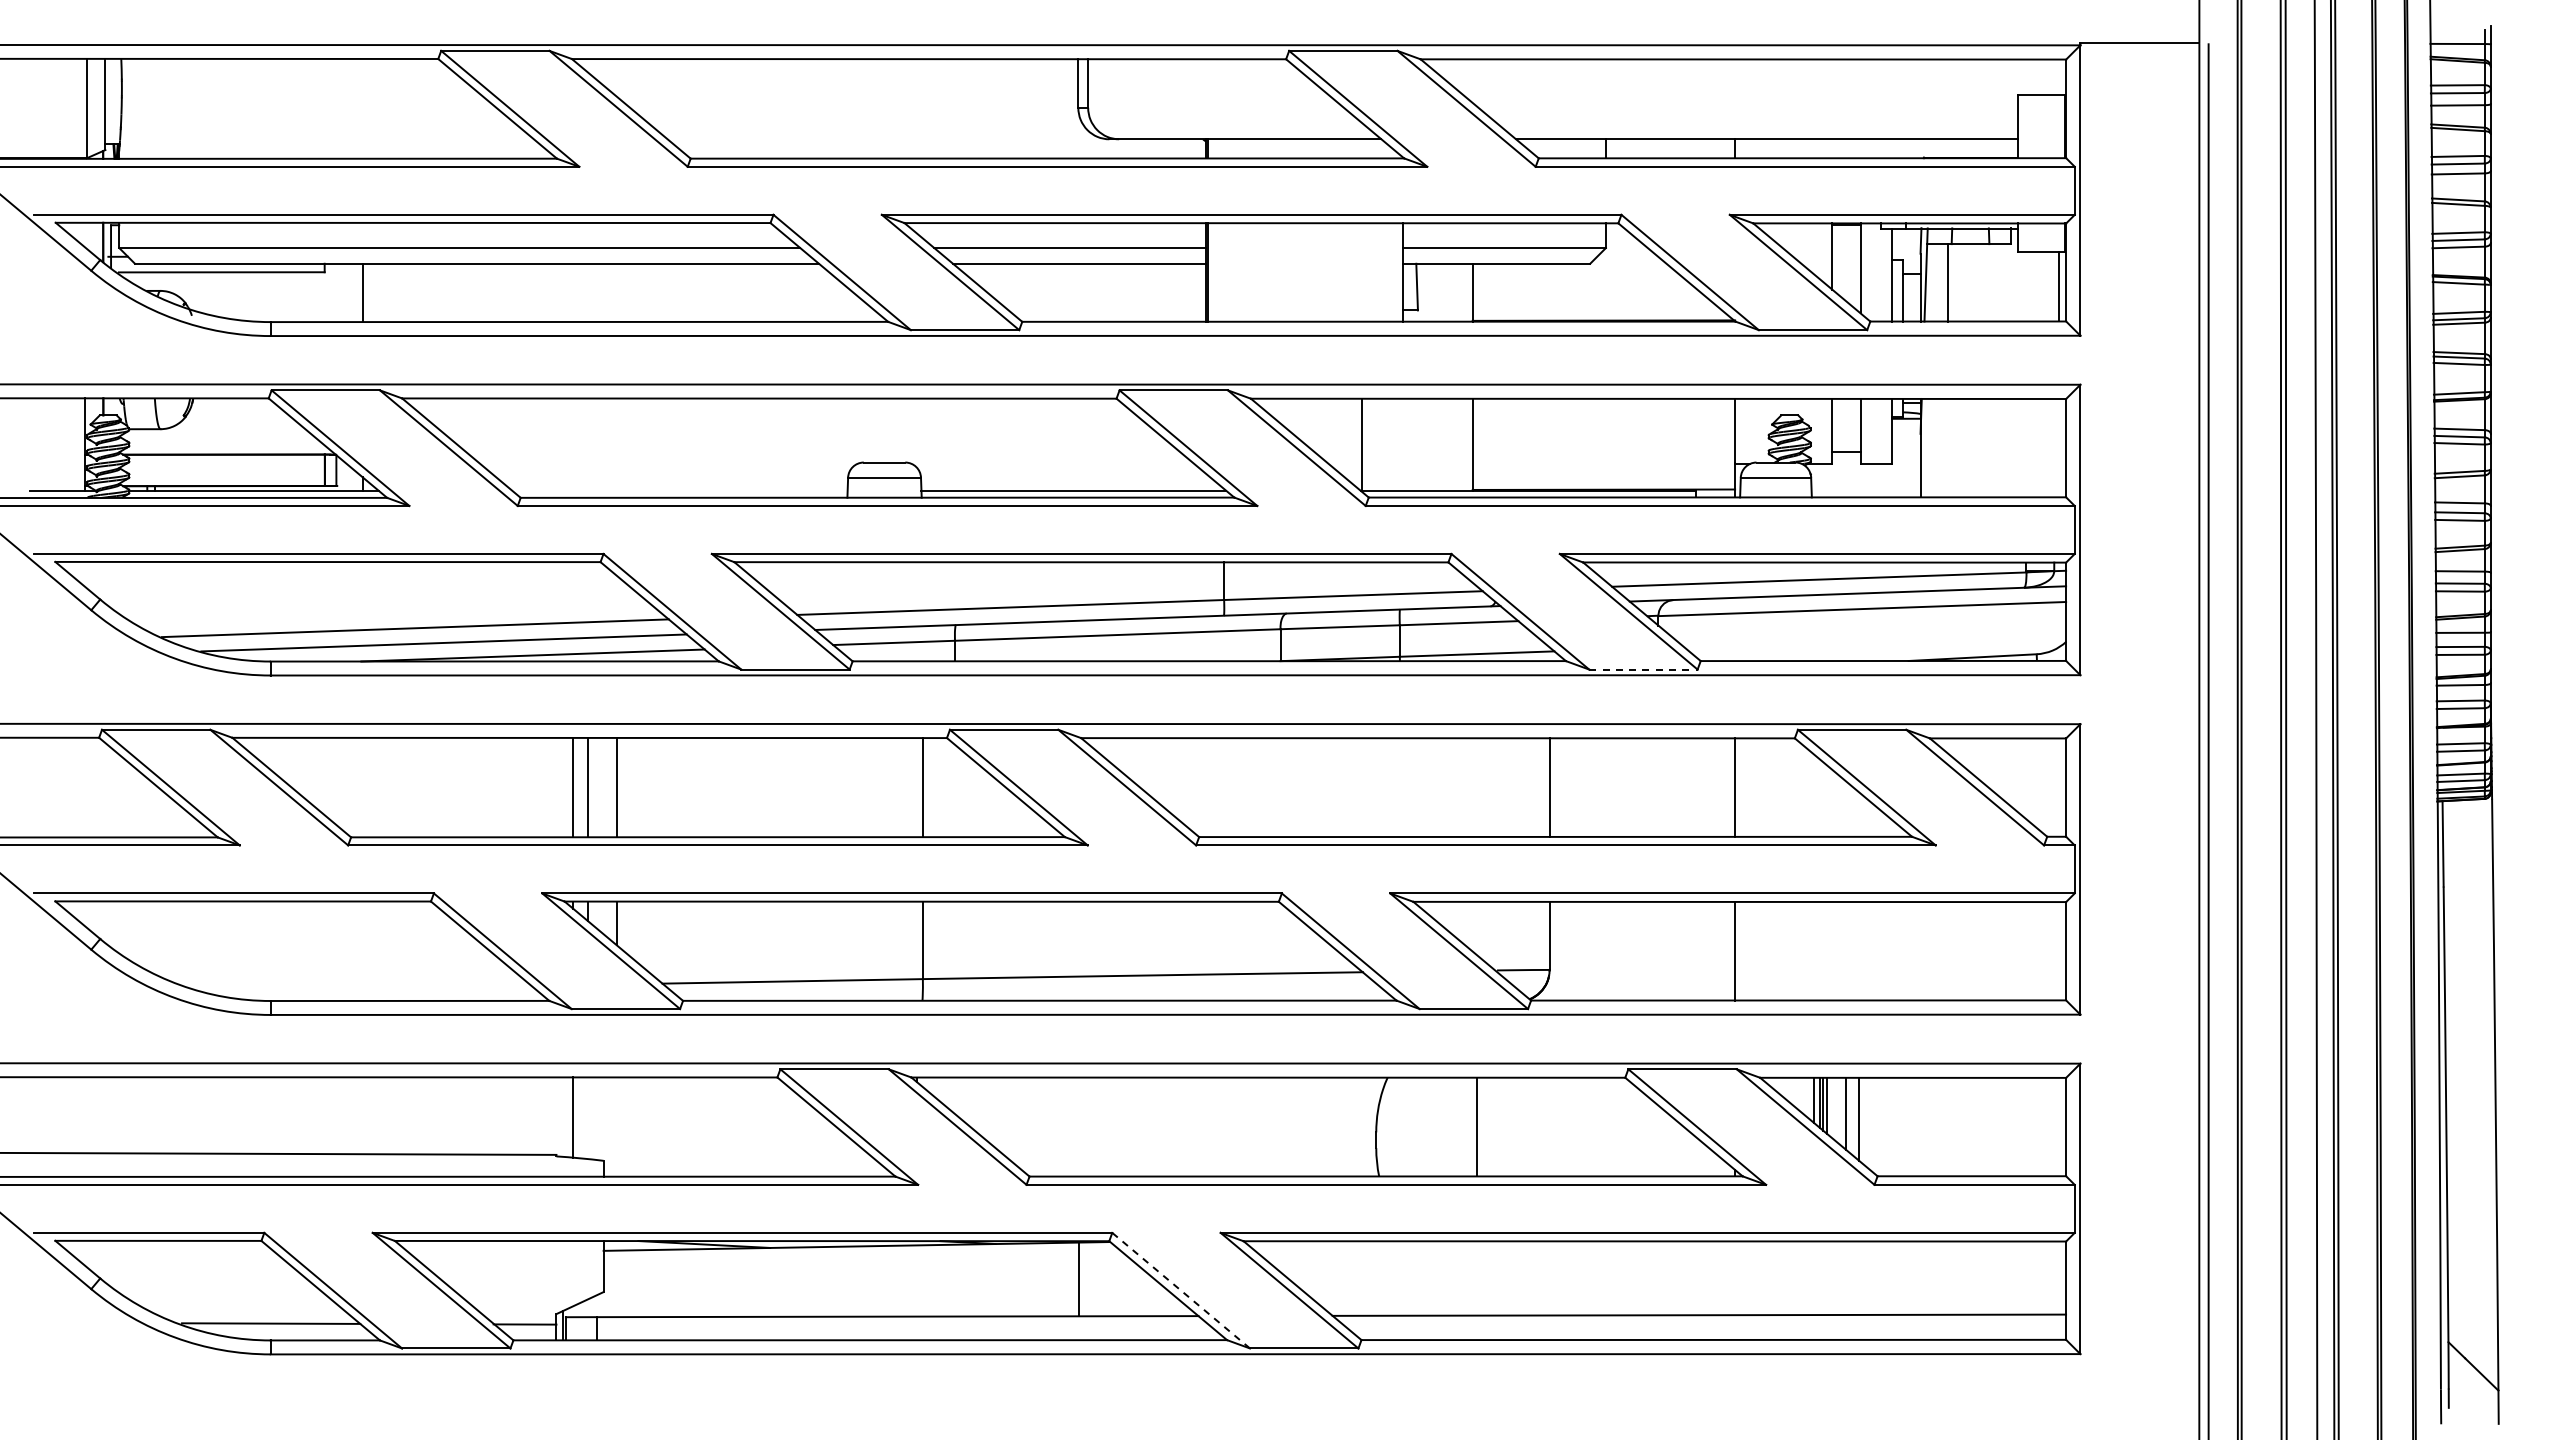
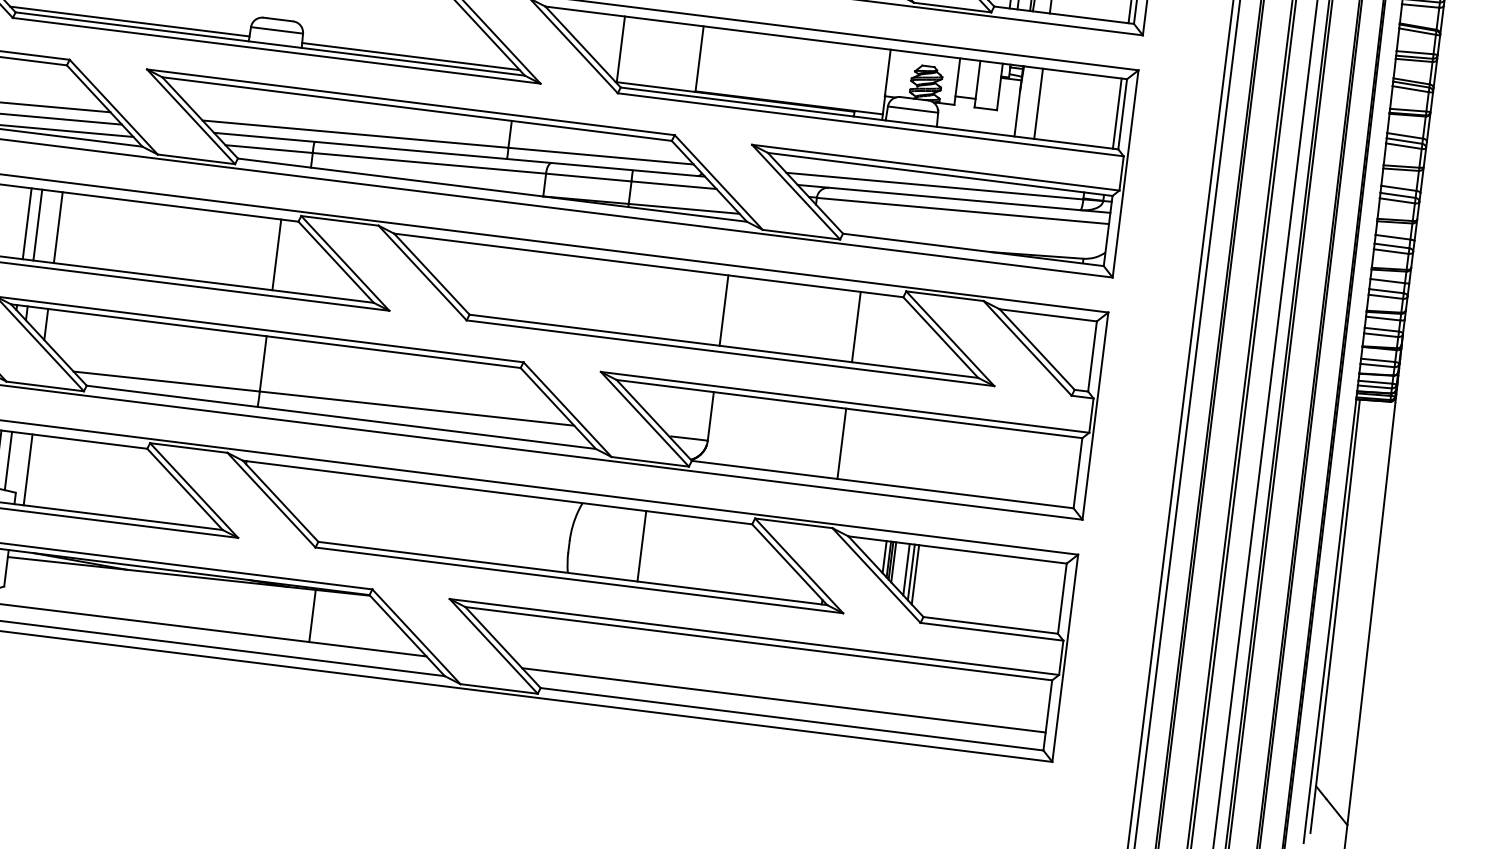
line: (1948, 447) -> (1038, 103), added
line: (2058, 448) -> (1117, 113), added
line: (679, 490) -> (129, 21), added
line: (1643, 669) -> (801, 234), dashed -> solid
line: (1853, 1116) -> (911, 572), added
line: (587, 1118) -> (8, 461), added
line: (616, 1126) -> (28, 469), added
line: (1079, 1279) -> (312, 615), moved
line: (1181, 1290) -> (416, 636), dashed -> solid

